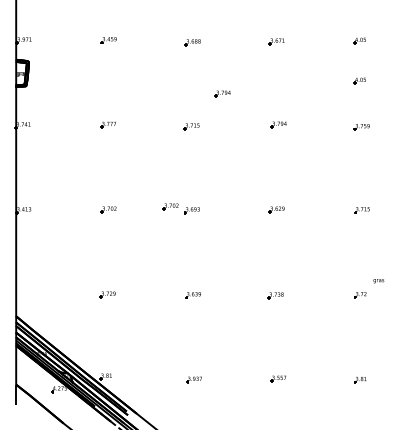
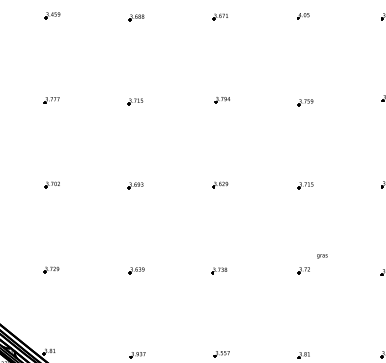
part: (359, 80) -> (303, 55), removed
part: (222, 93) -> (166, 68), removed
part: (170, 206) -> (114, 181), removed

